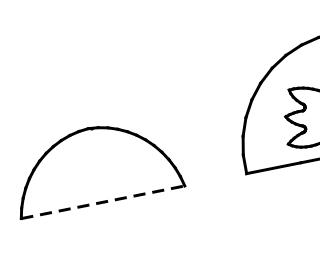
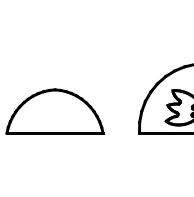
line: (103, 202) -> (55, 133), dashed -> solid

